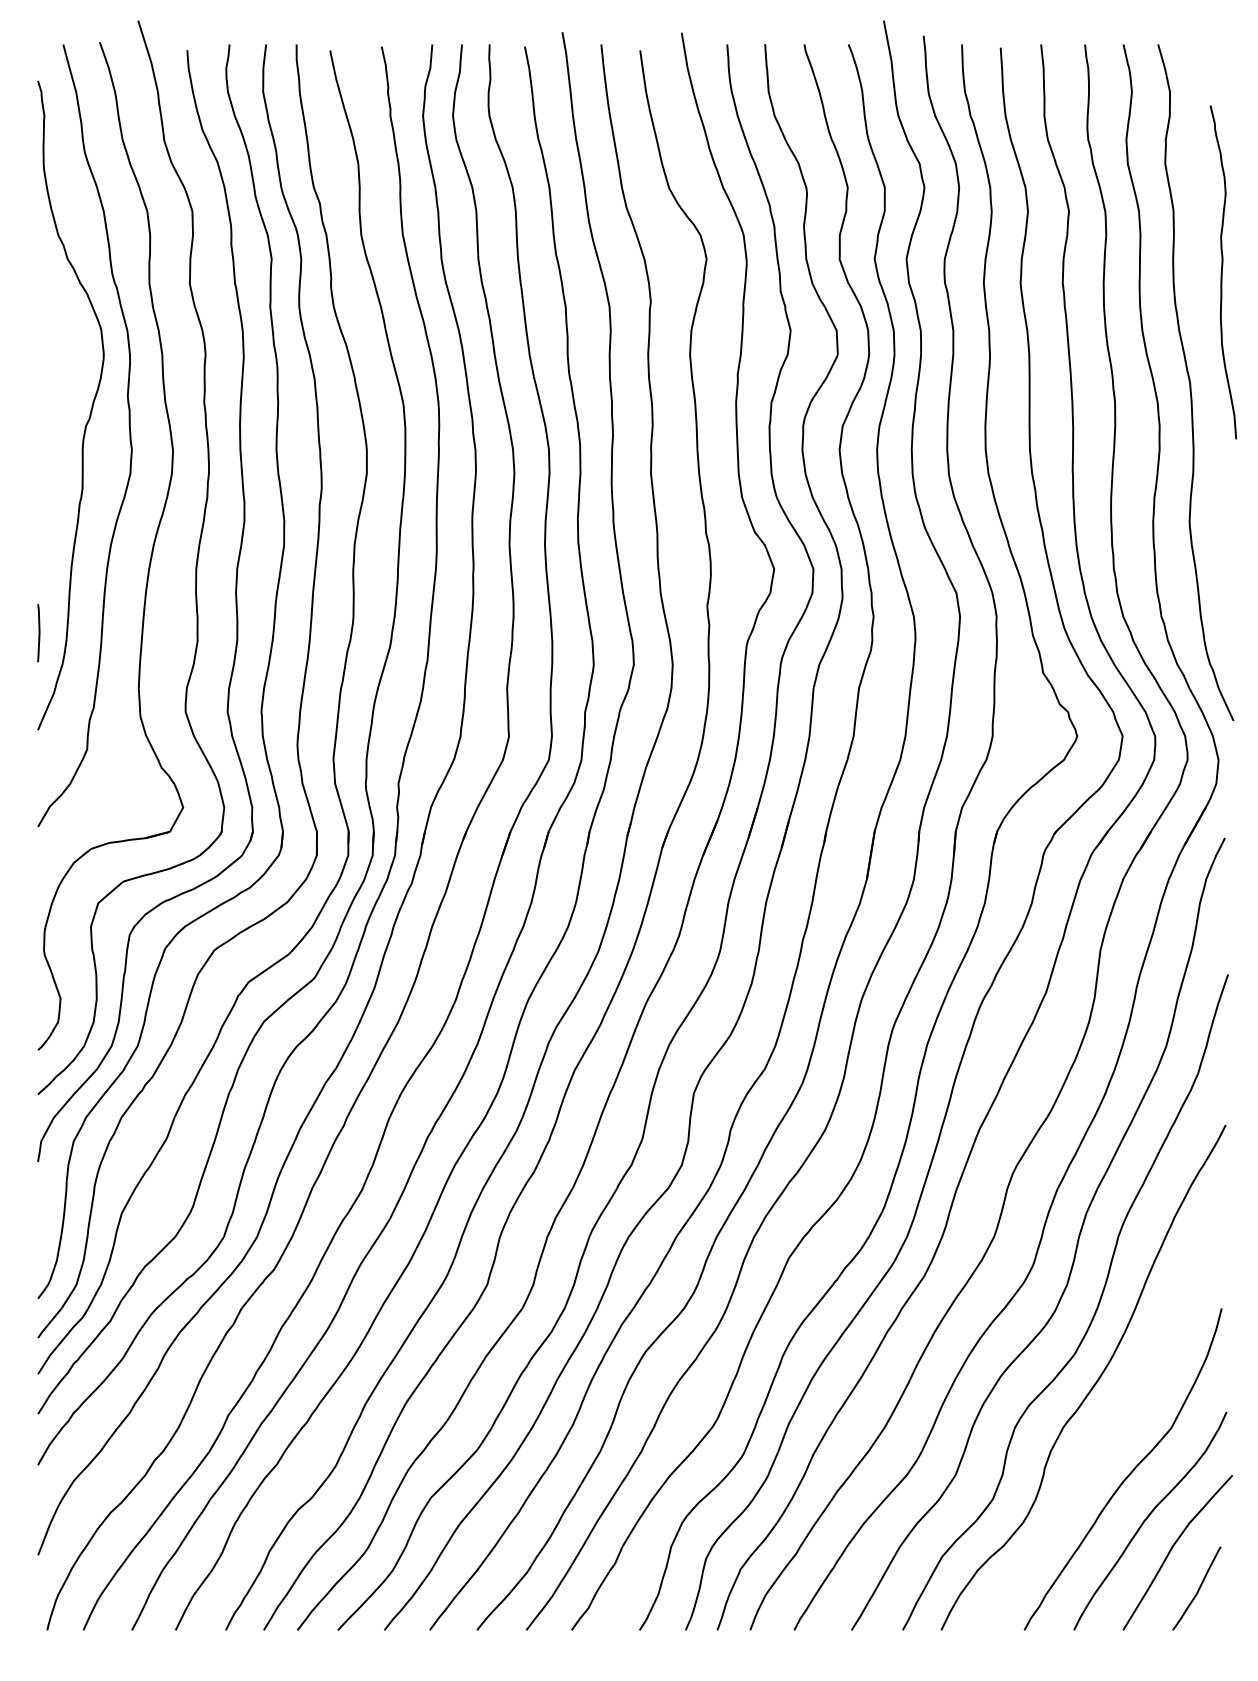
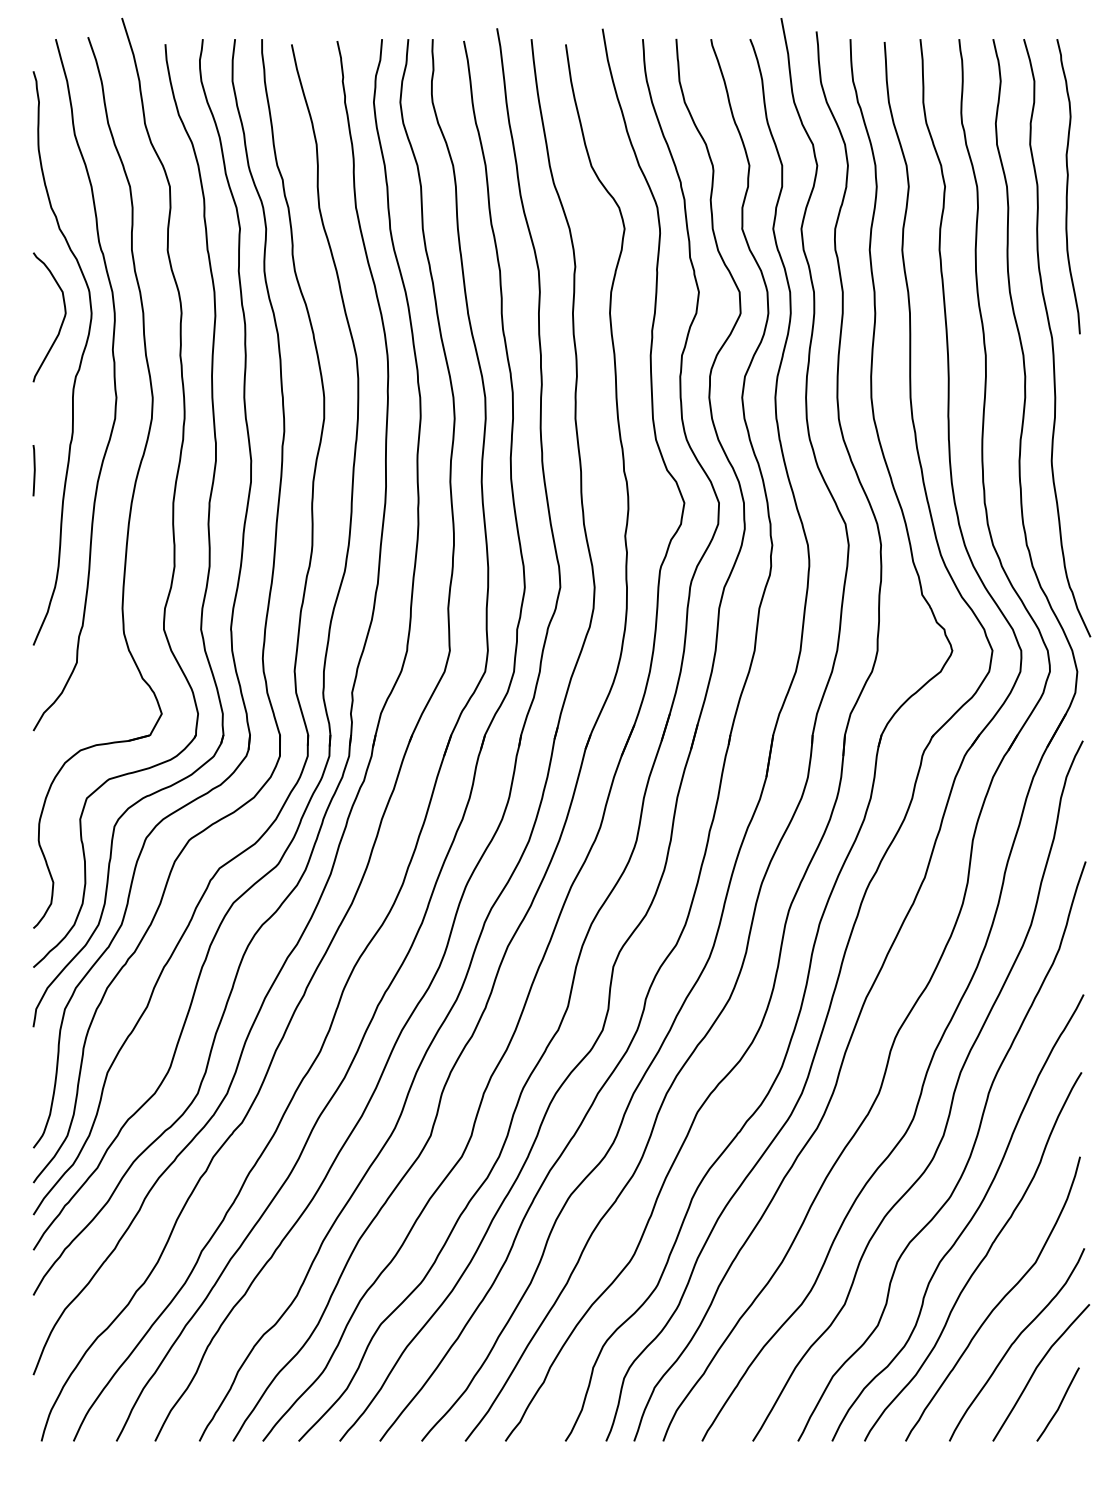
curve: (1223, 272) -> (1068, 186), moved
curve: (69, 364) -> (61, 322), added
line: (38, 632) -> (33, 470), moved
curve: (1107, 1428) -> (979, 1262), added

